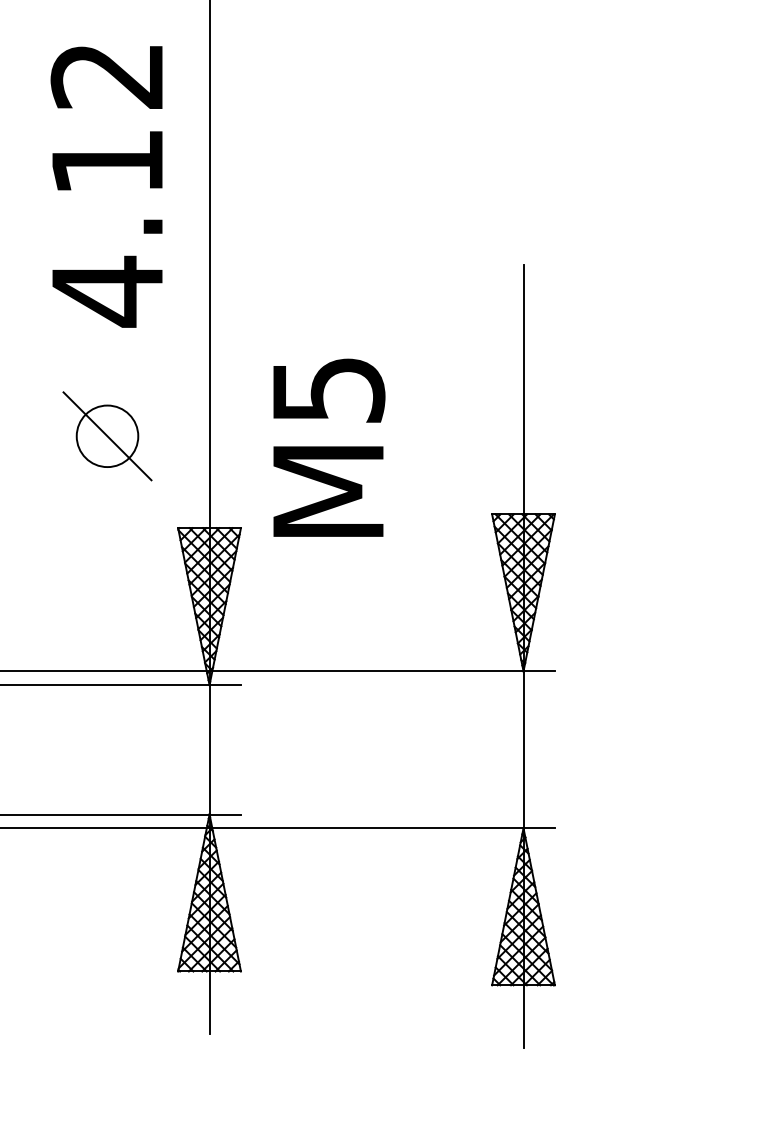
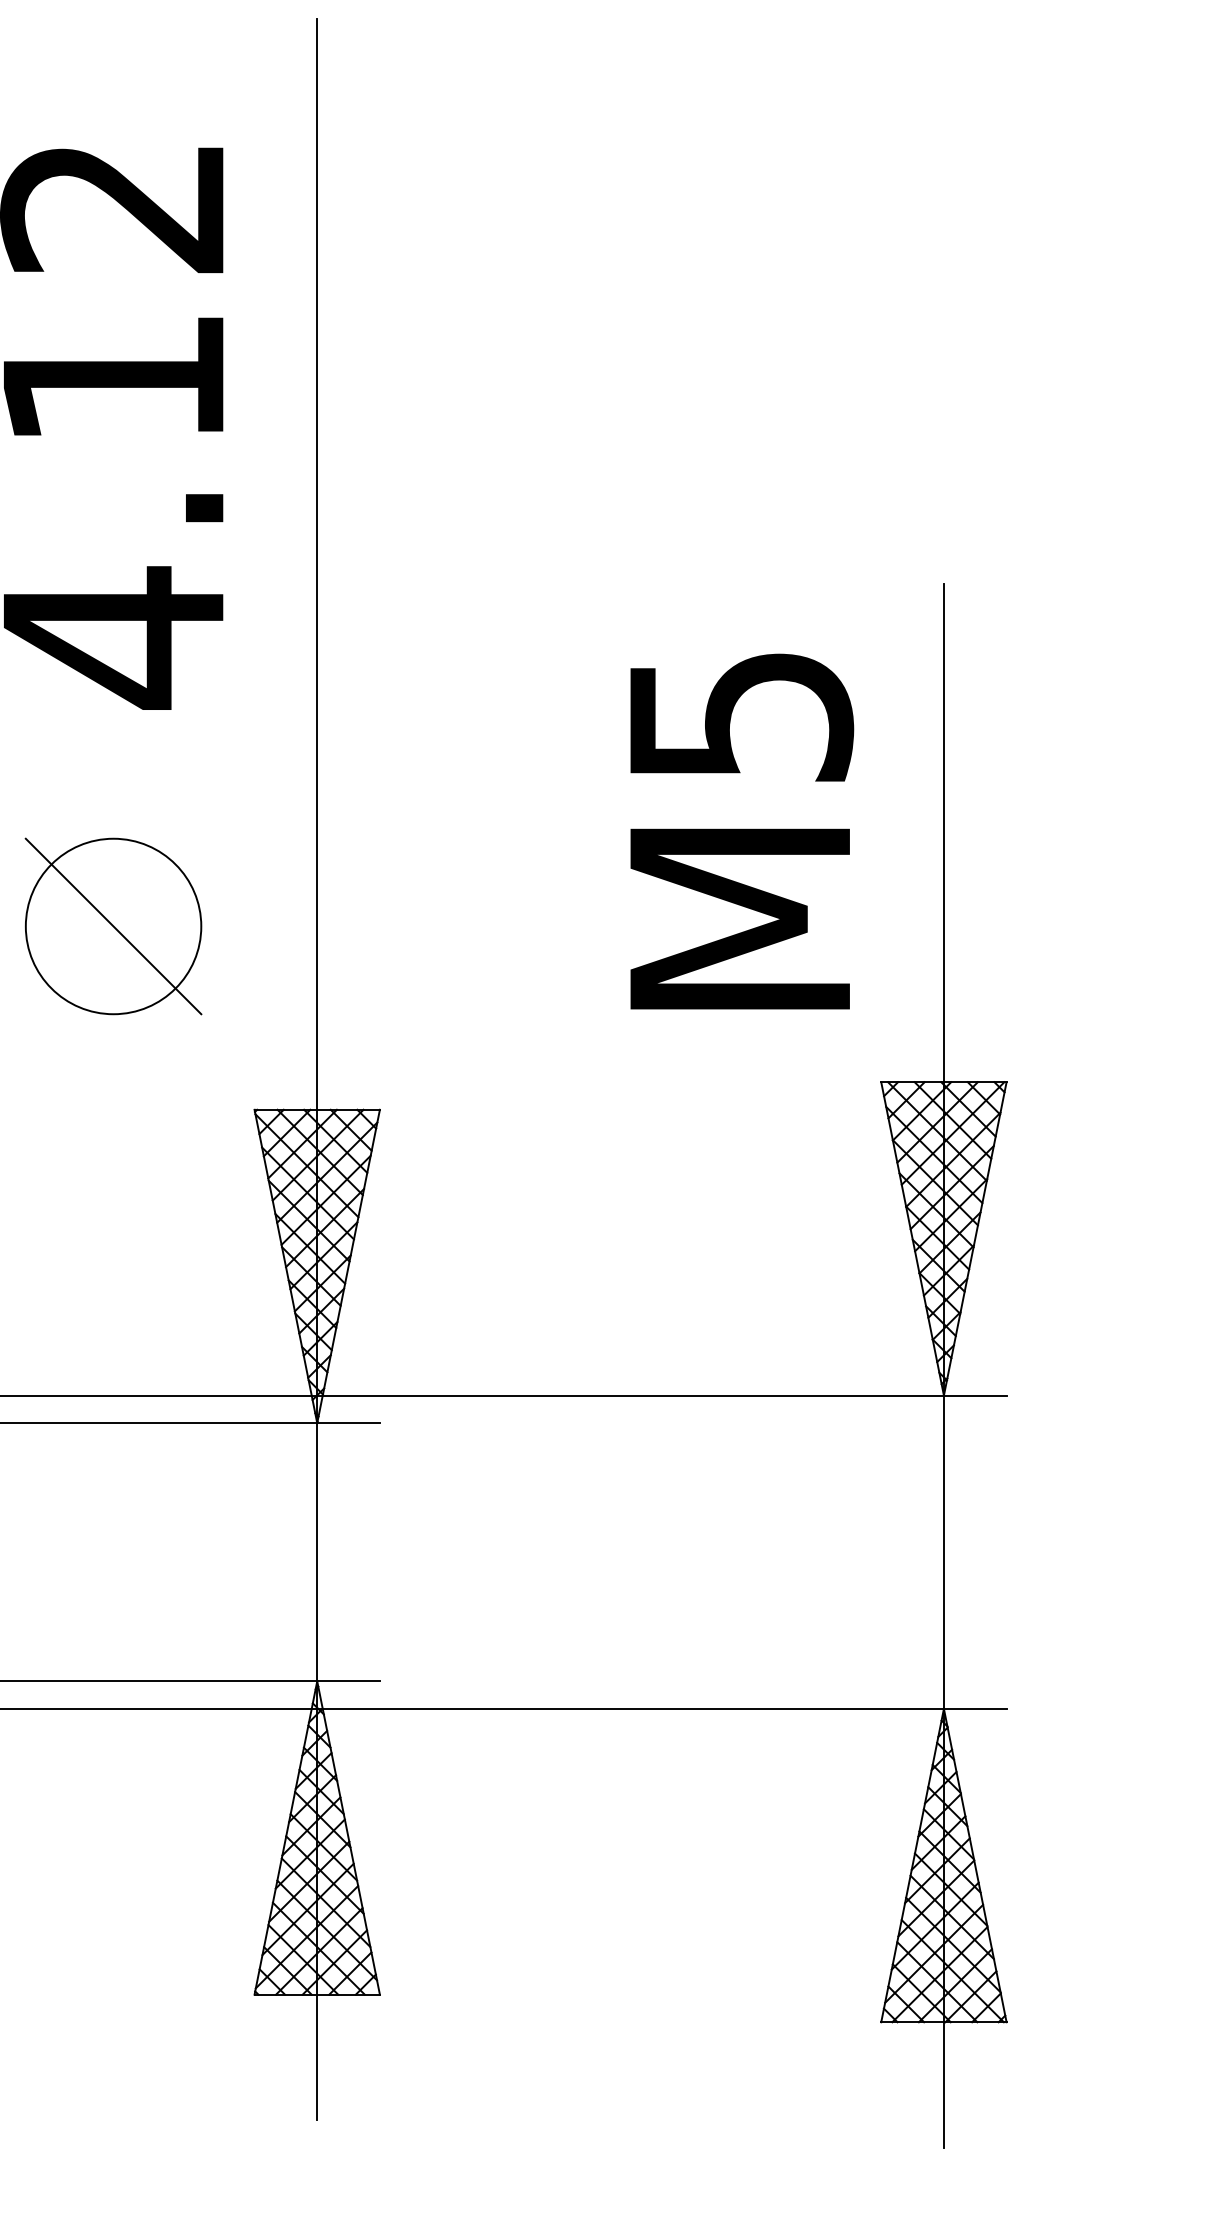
circle: (107, 436) -> (113, 926), size x1.43
text: (329, 447) -> (742, 831), moved

